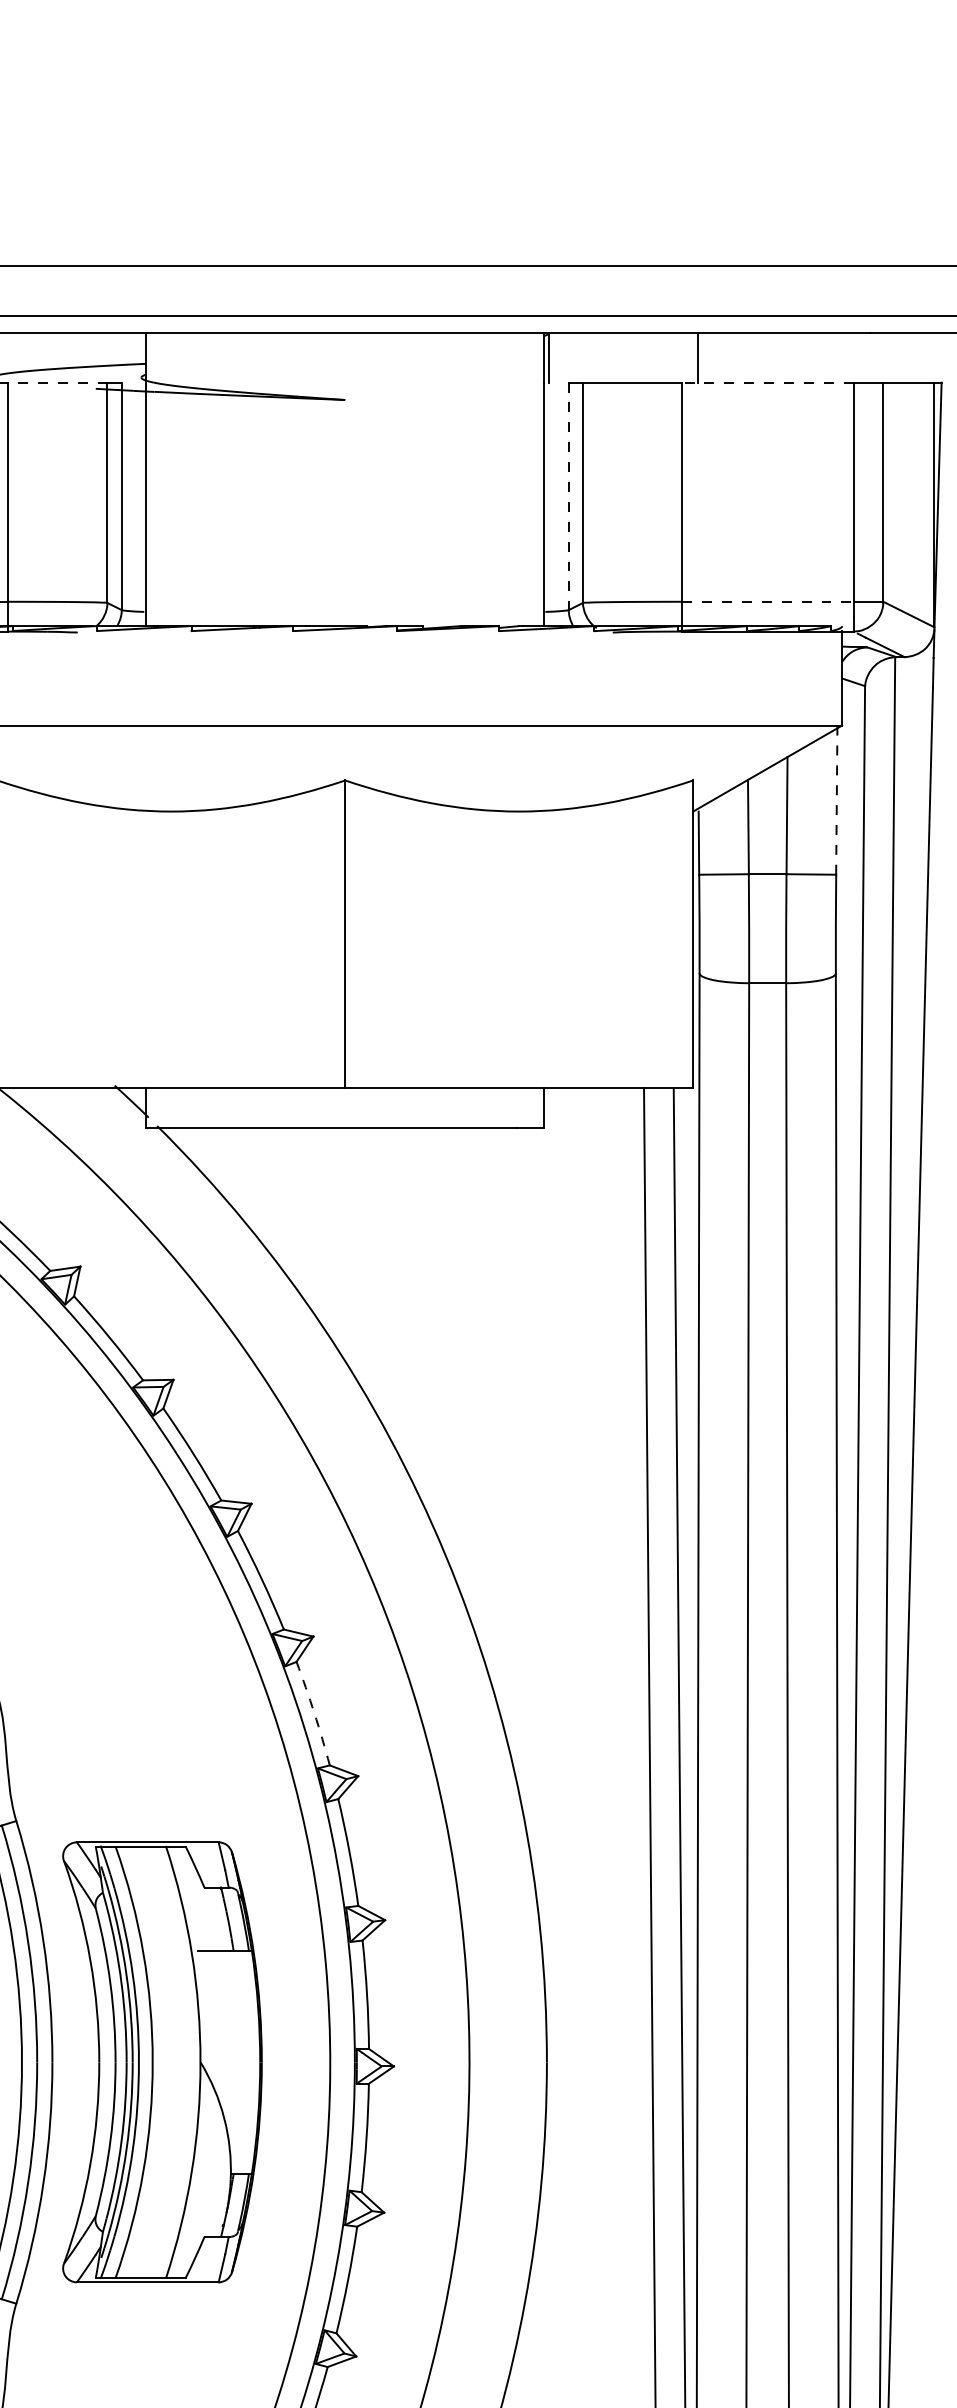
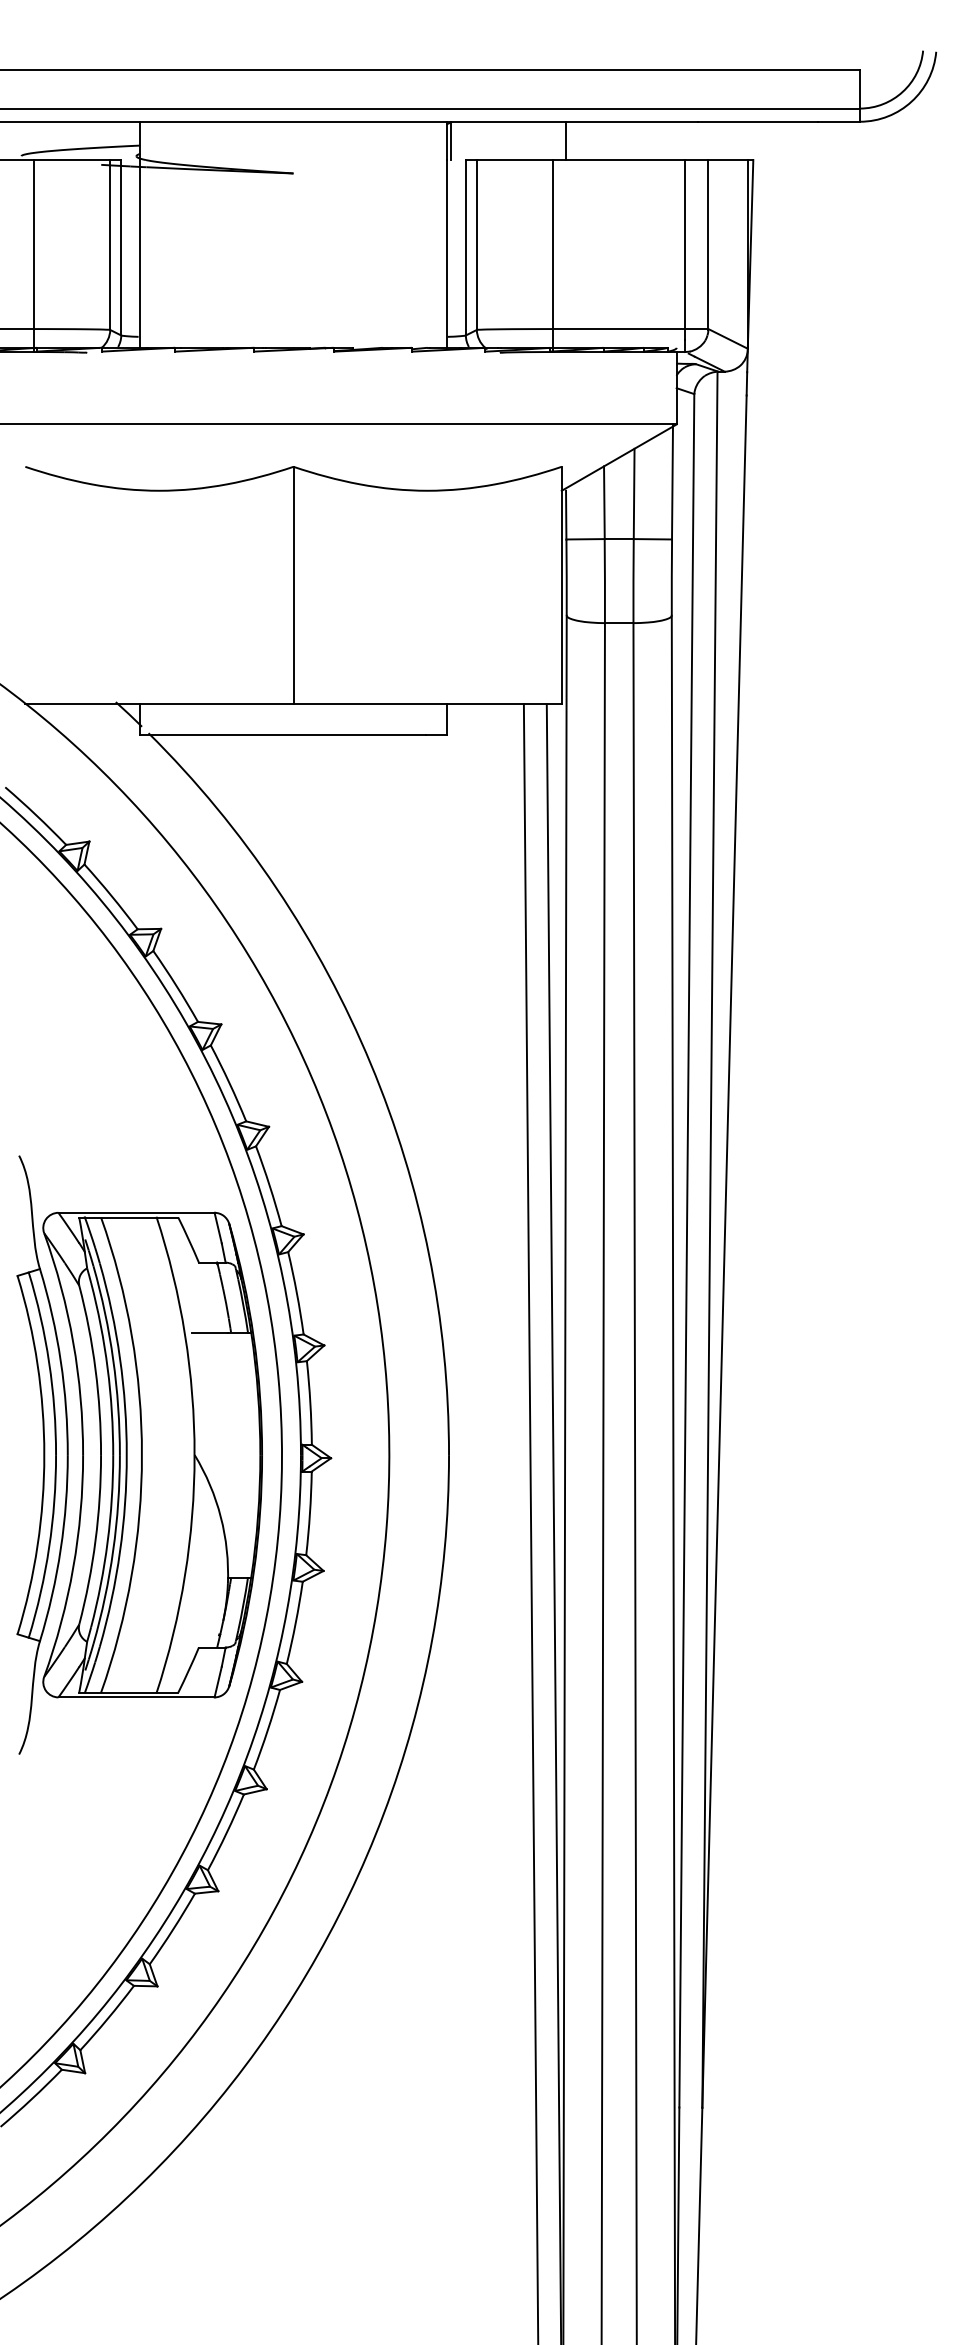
line: (57, 383) -> (71, 160), dashed -> solid
line: (768, 383) -> (619, 160), dashed -> solid
line: (568, 496) -> (465, 247), dashed -> solid
line: (768, 602) -> (619, 329), dashed -> solid
line: (836, 799) -> (672, 481), dashed -> solid
arc: (314, 1712) -> (269, 1185), dashed -> solid
part: (162, 2061) -> (152, 1454), size x1.43

